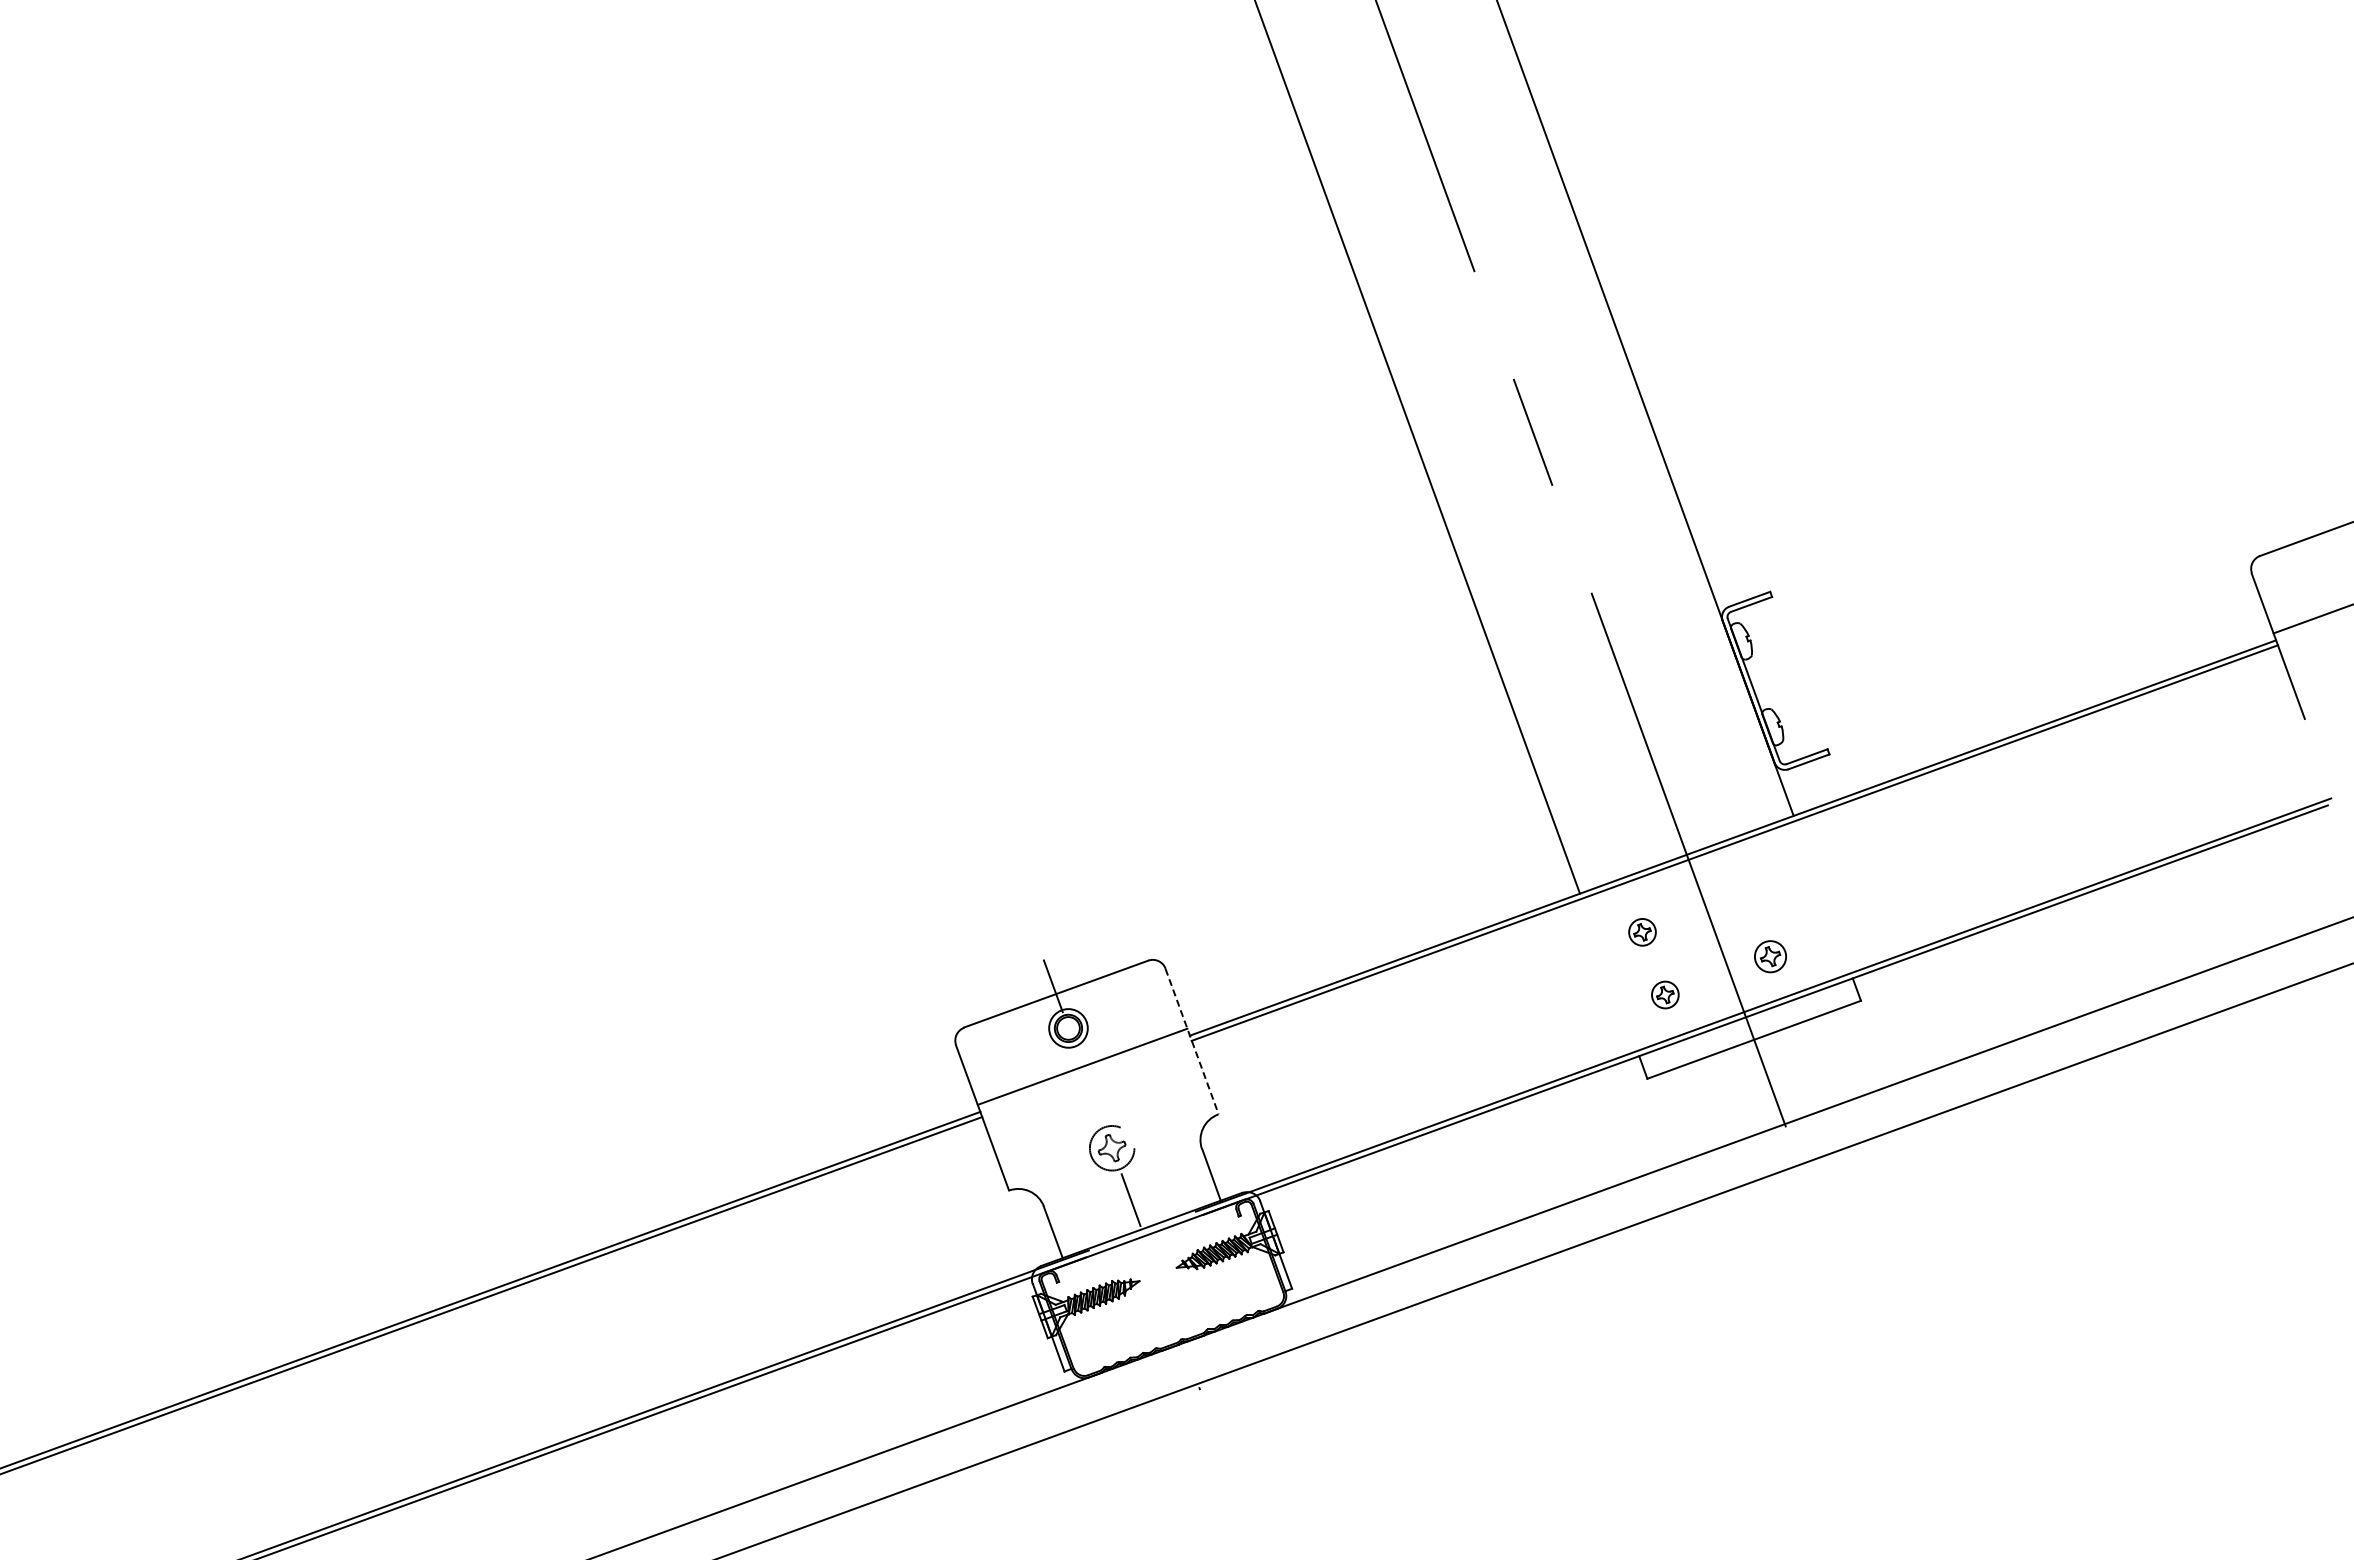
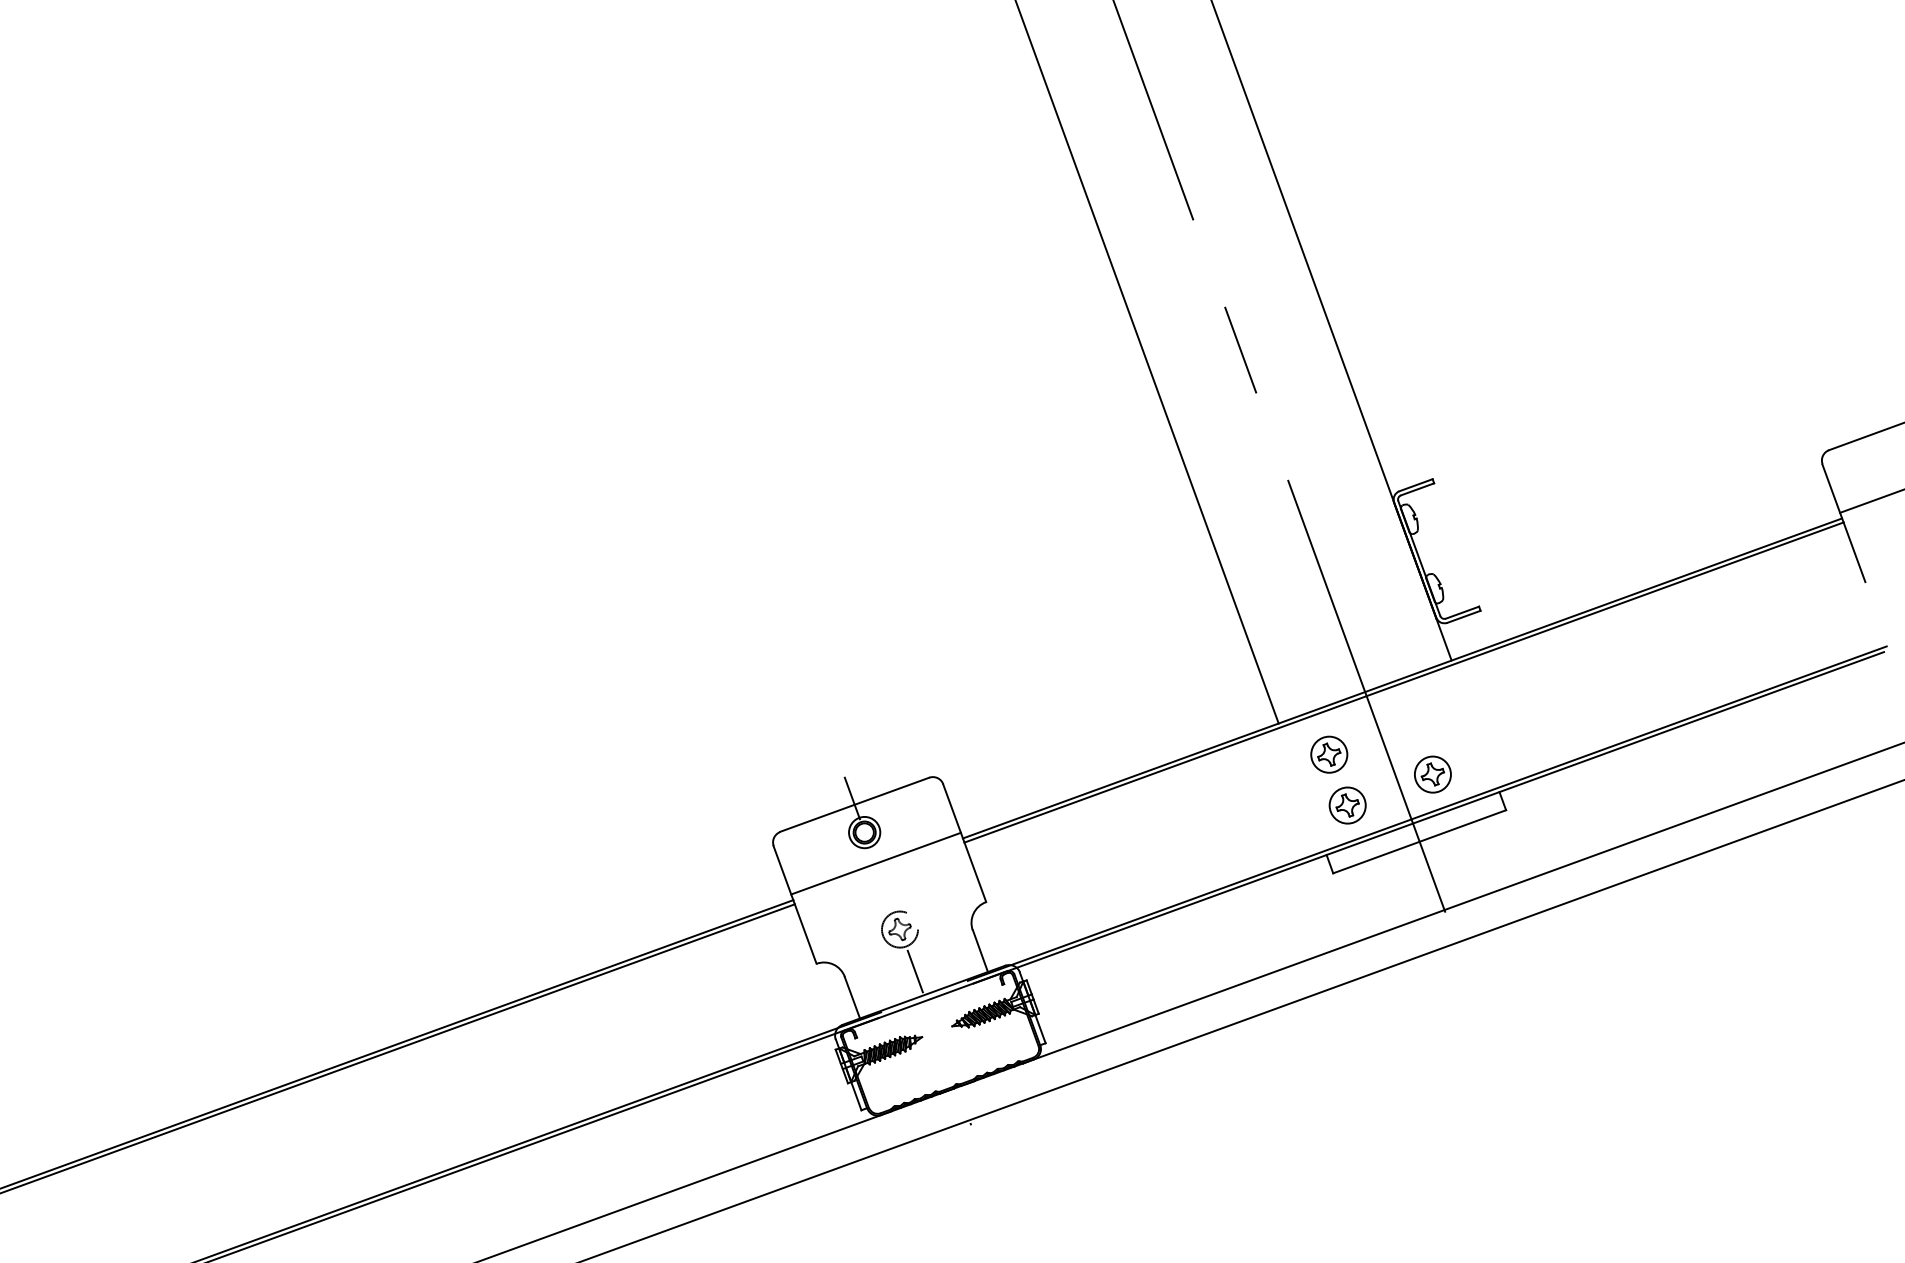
part: (1642, 932) -> (1329, 754), size x1.67
part: (1770, 956) -> (1432, 774), size x1.43
part: (1665, 994) -> (1347, 805), size x1.67
line: (1192, 1042) -> (965, 843), dashed -> solid

